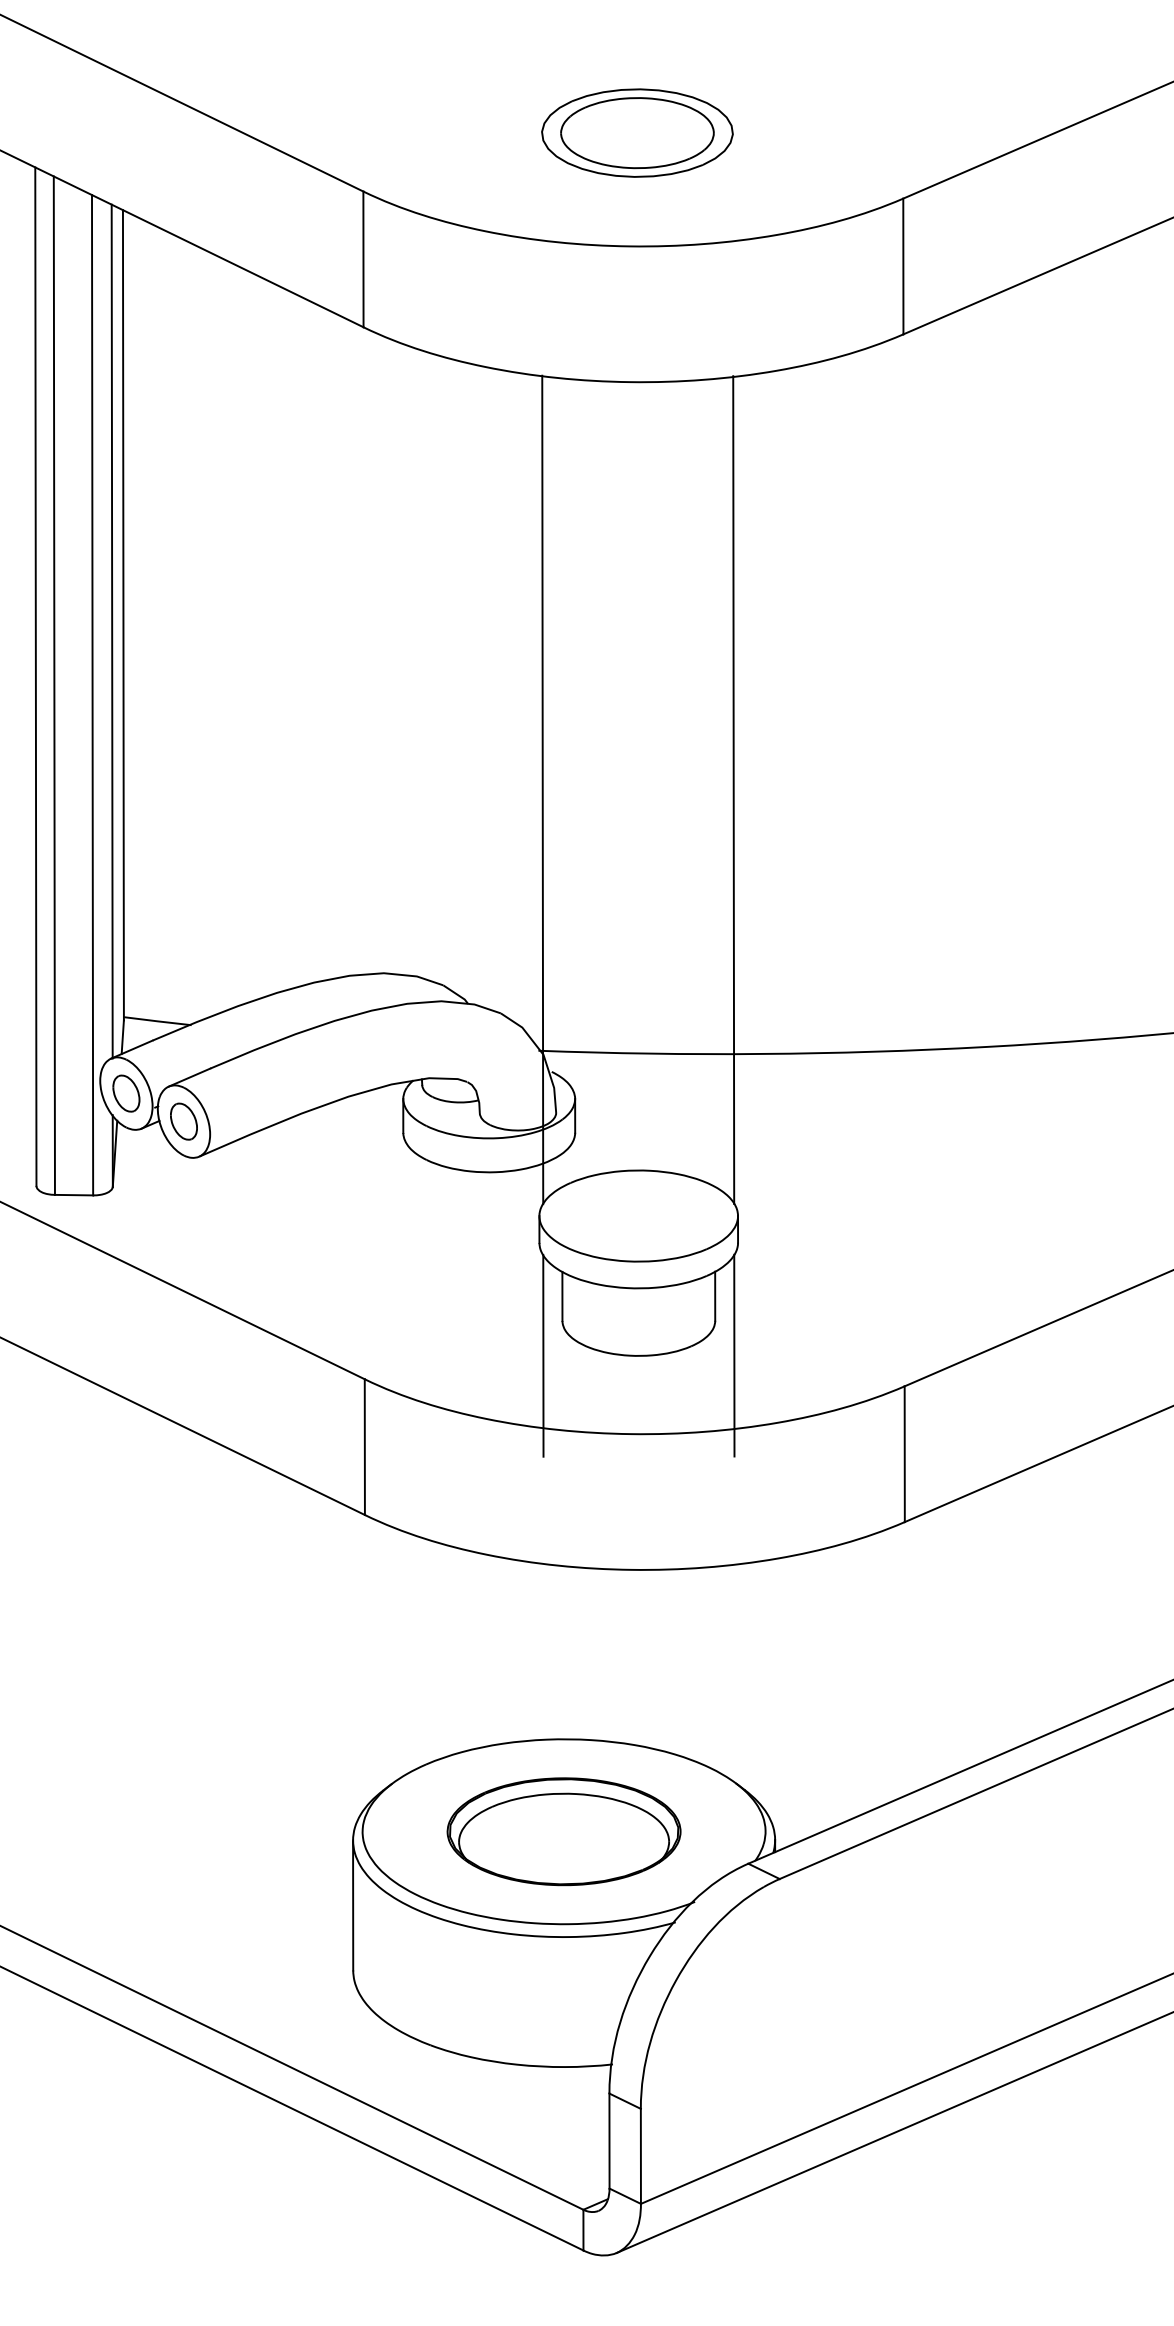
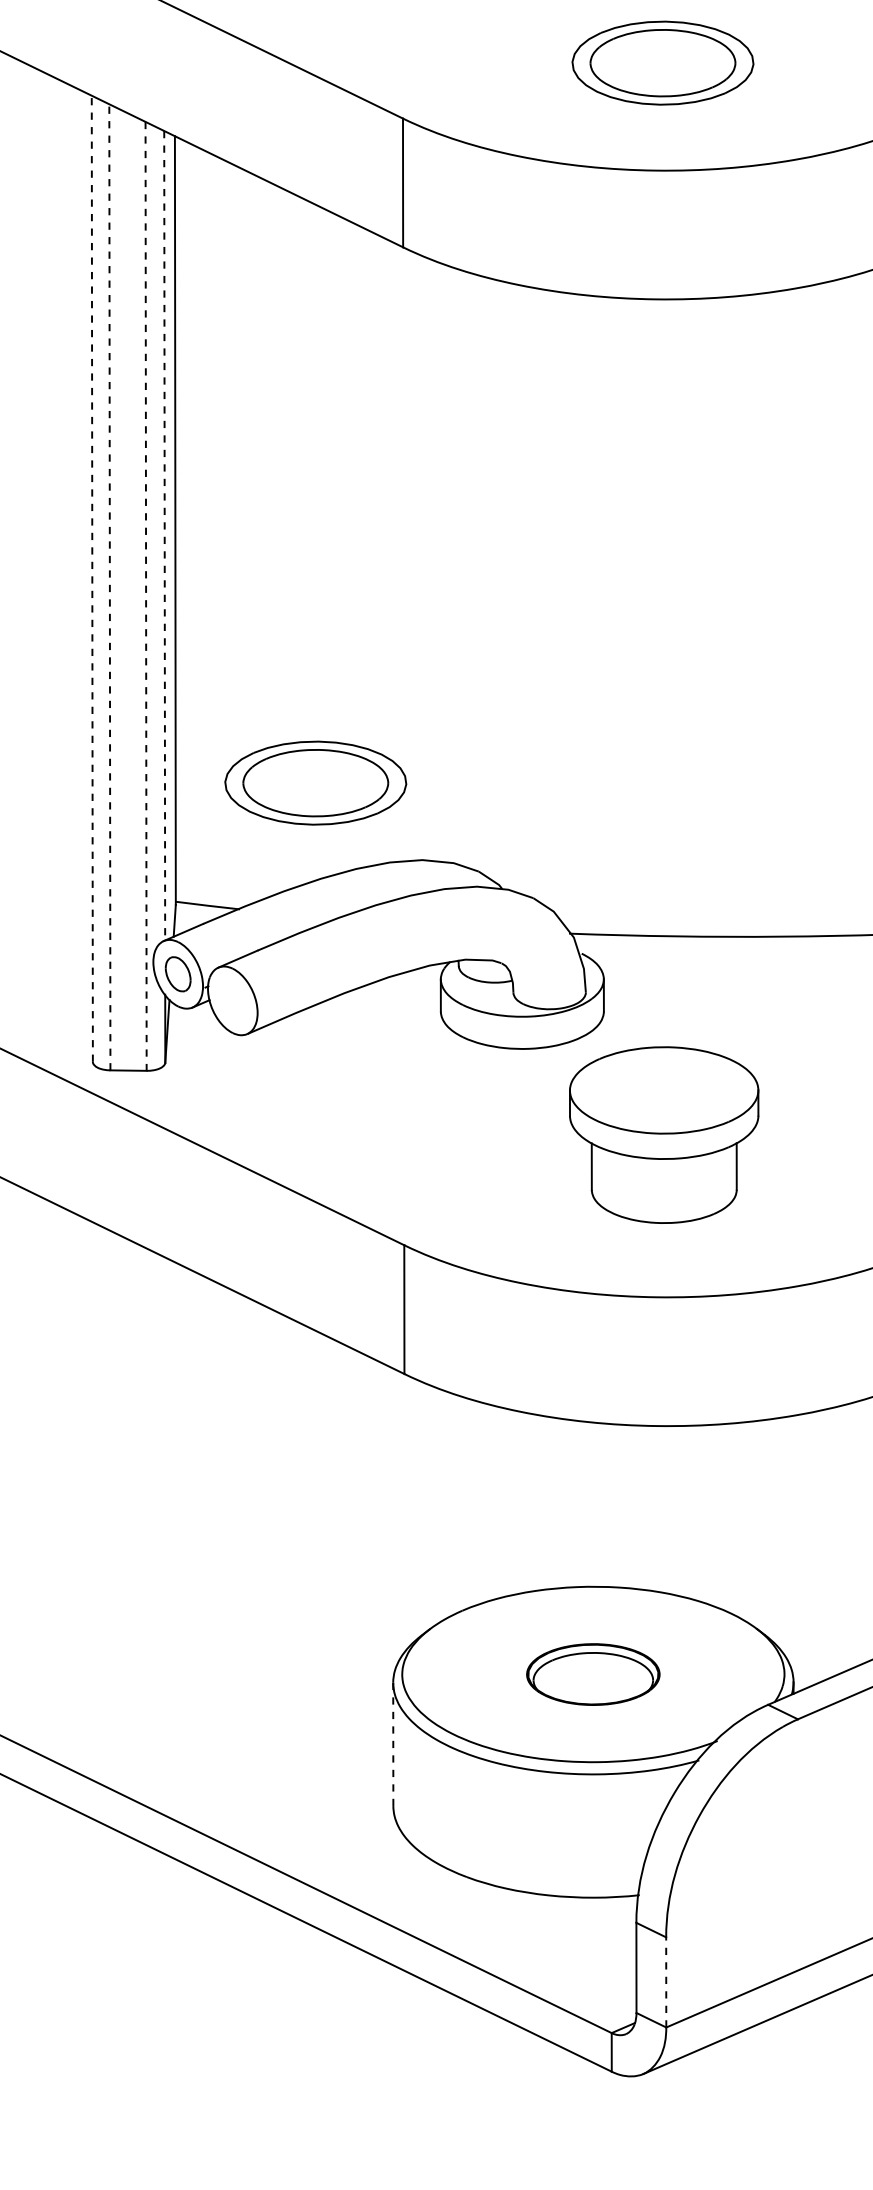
line: (112, 631) -> (165, 535), solid -> dashed
line: (35, 676) -> (91, 578), solid -> dashed
line: (54, 685) -> (109, 587), solid -> dashed
line: (92, 695) -> (146, 596), solid -> dashed
line: (542, 789) -> (572, 685), removed
line: (733, 790) -> (754, 686), removed
part: (271, 891) -> (315, 782), added
part: (183, 1121) -> (232, 1000), removed
line: (543, 1355) -> (573, 1222), removed
line: (734, 1355) -> (755, 1222), removed
part: (563, 1831) -> (592, 1674), size x0.6
line: (353, 1905) -> (393, 1744), solid -> dashed
line: (640, 2156) -> (665, 1982), solid -> dashed

